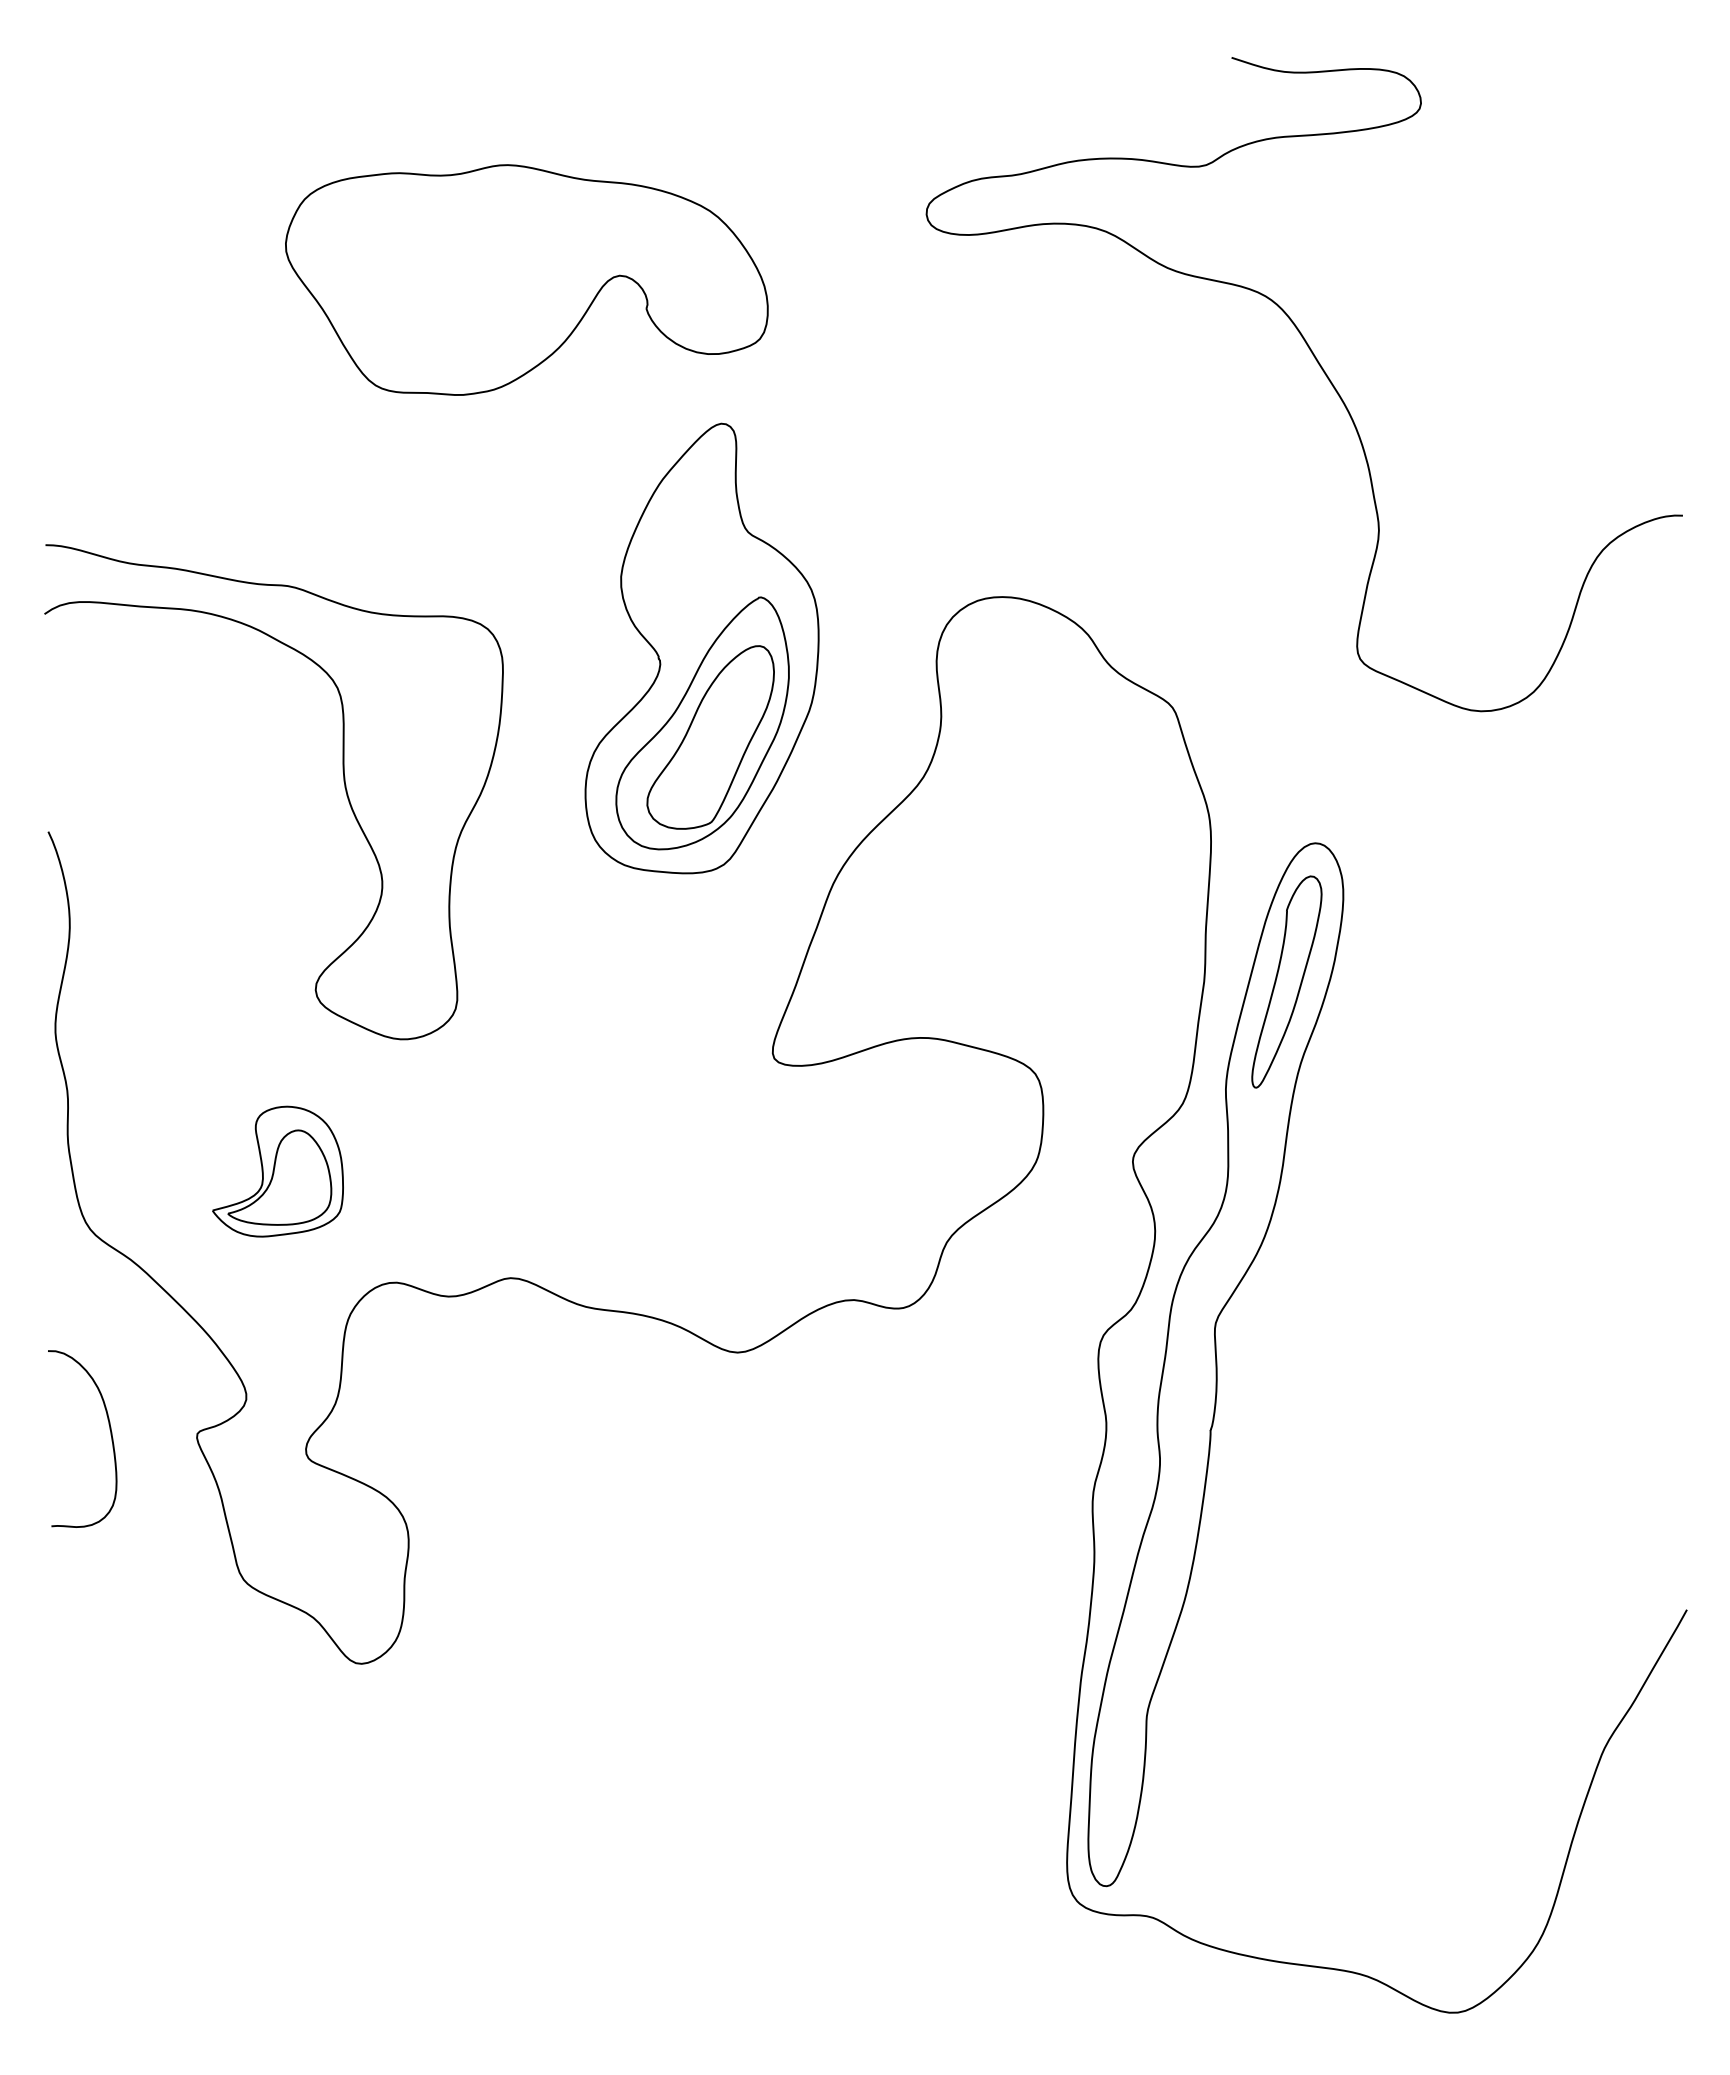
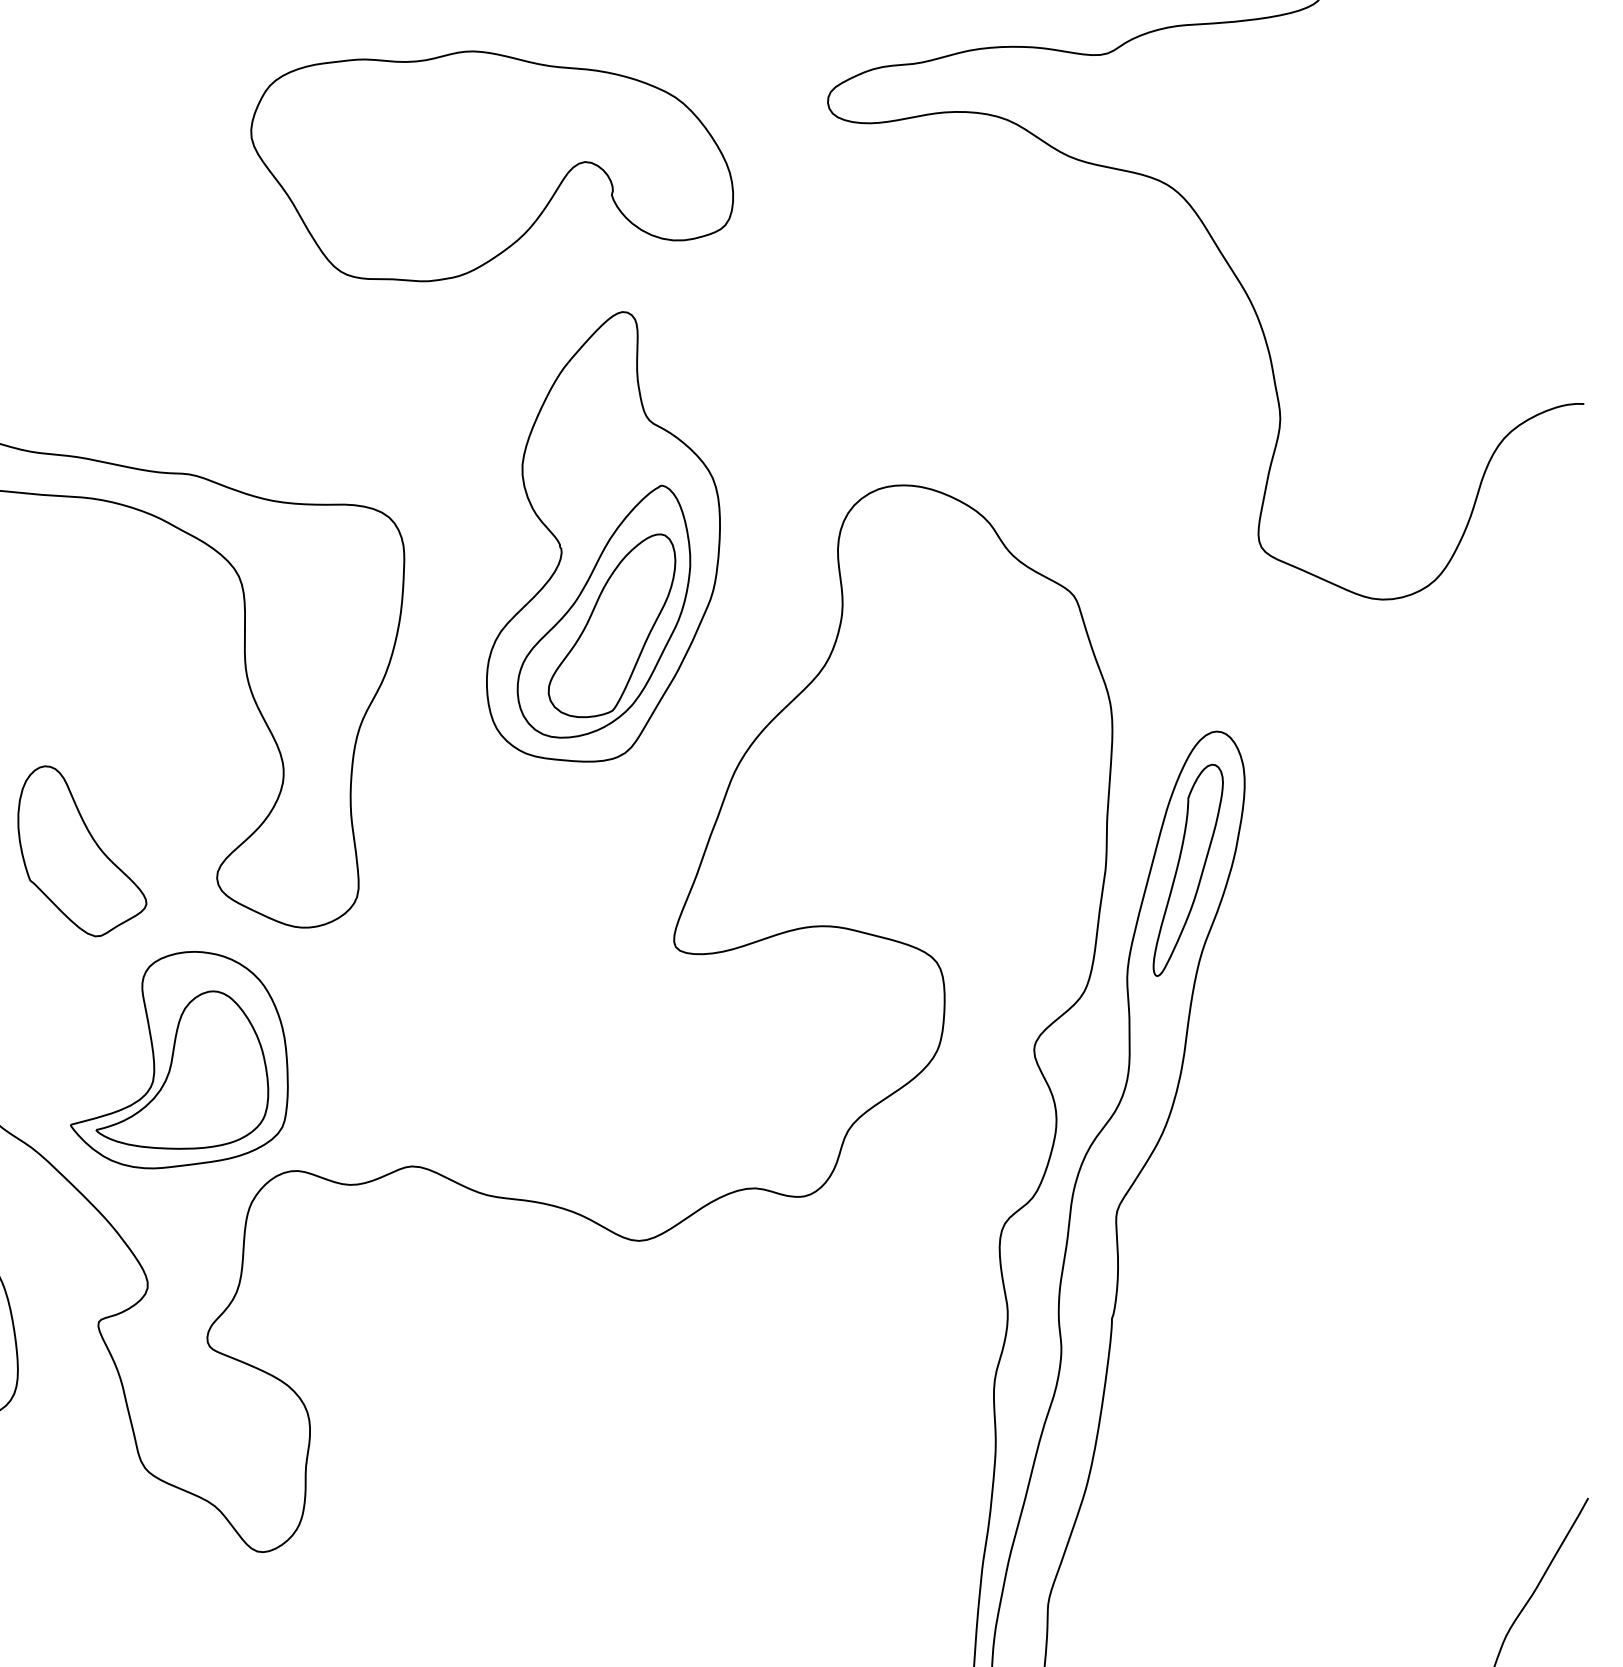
part: (526, 279) -> (491, 165), moved
part: (180, 962) -> (81, 850), added
part: (277, 1171) -> (178, 1059), size x1.67

